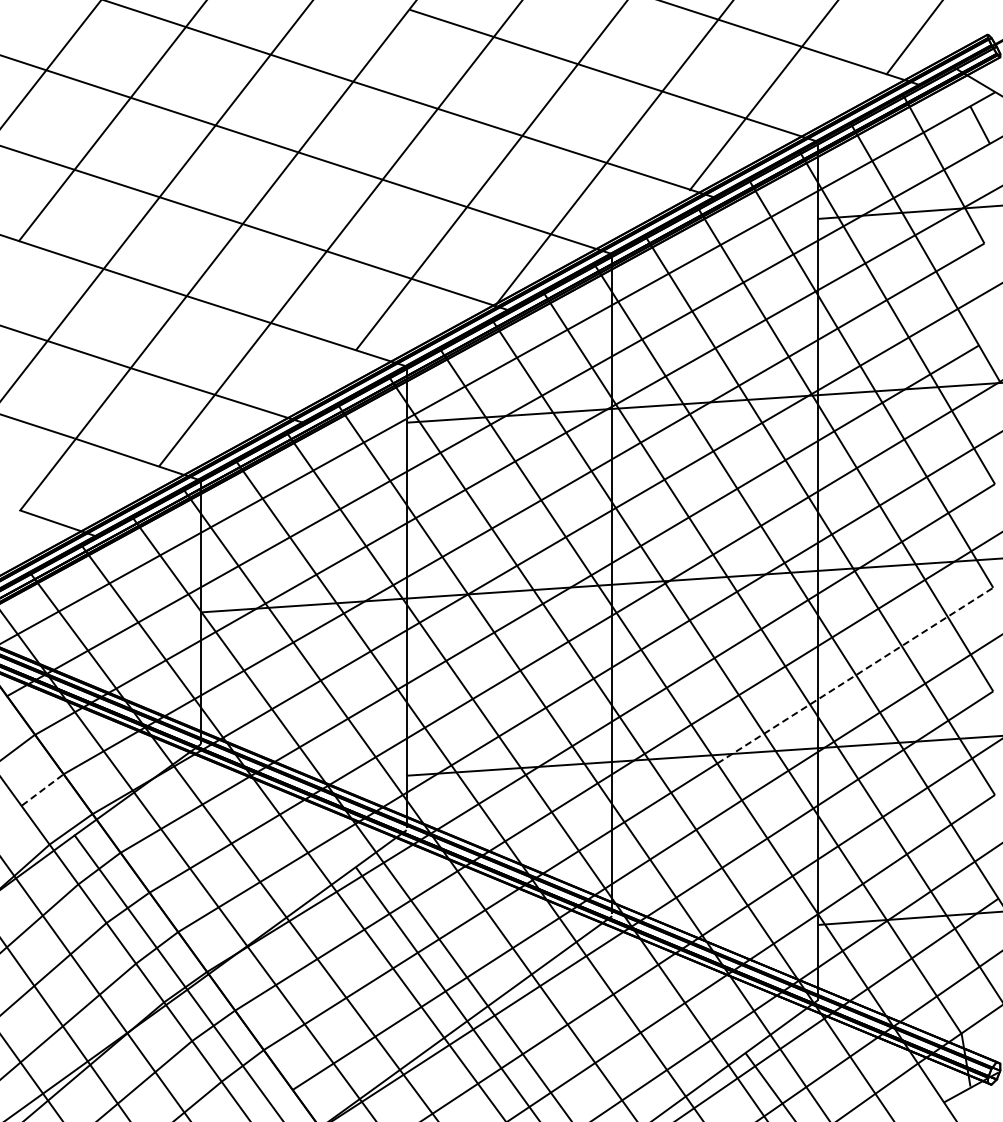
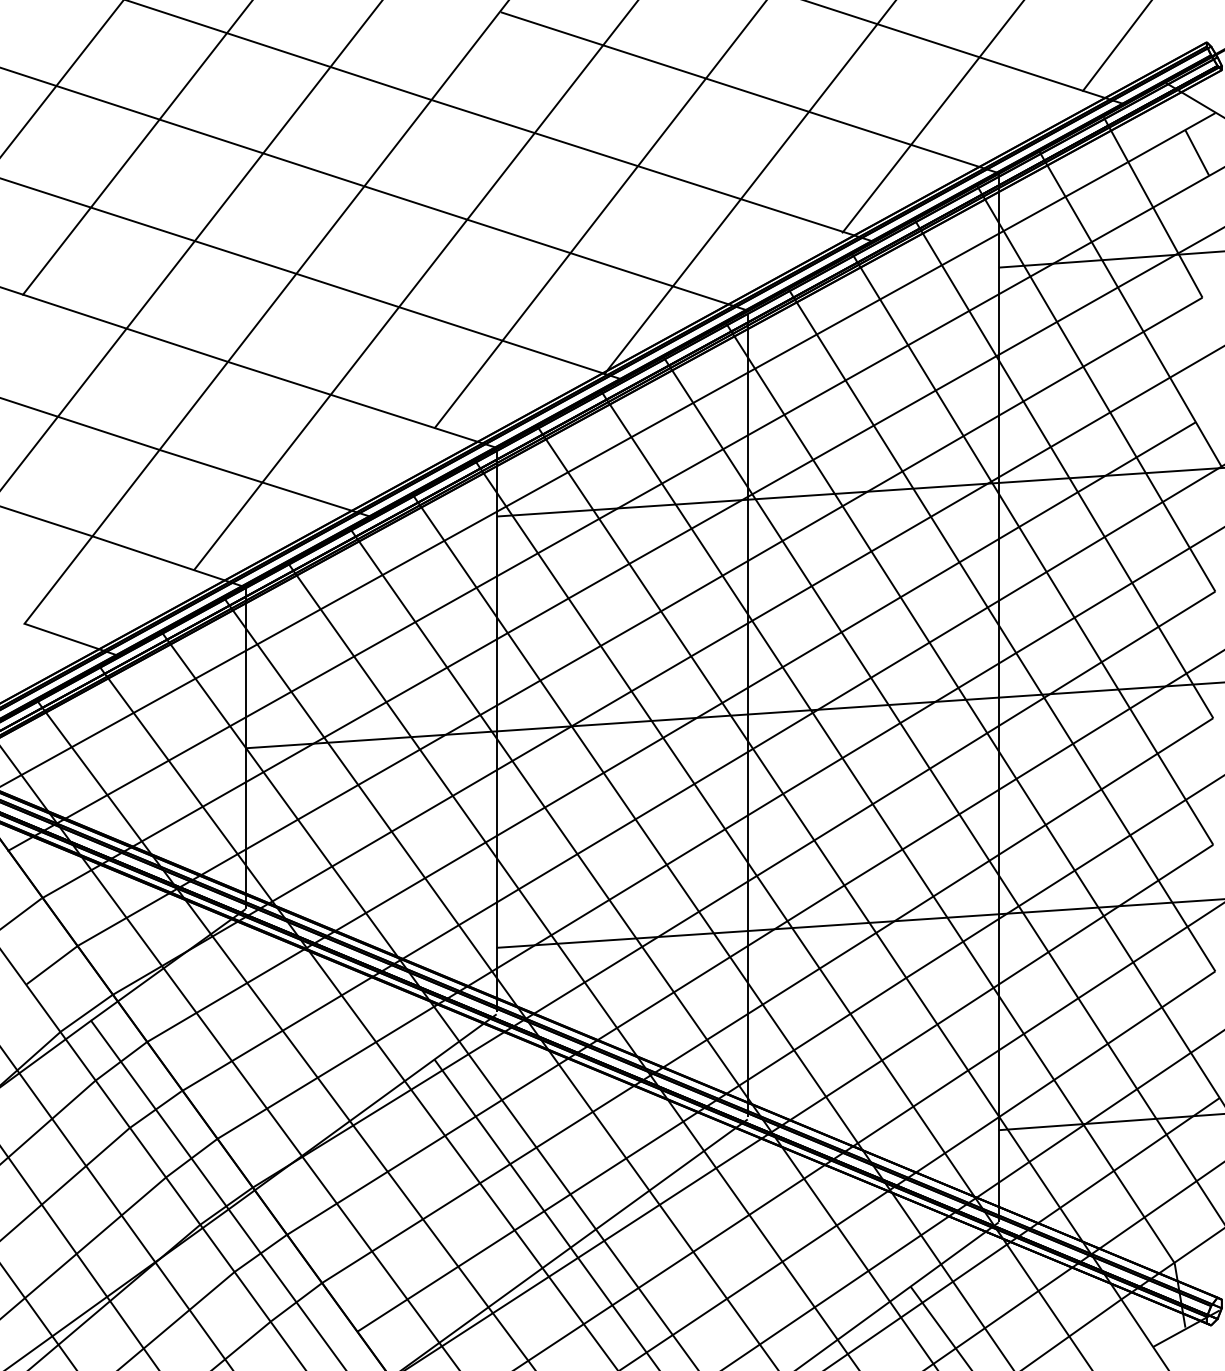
line: (855, 675) -> (1044, 825), dashed -> solid
line: (43, 789) -> (52, 964), dashed -> solid

